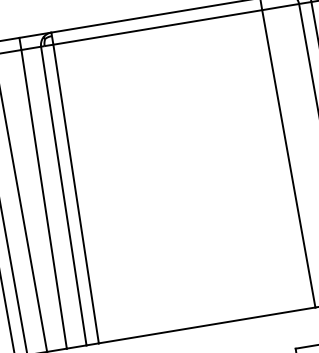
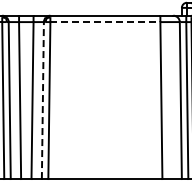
line: (158, 28) -> (105, 22), solid -> dashed
line: (63, 196) -> (42, 100), solid -> dashed

